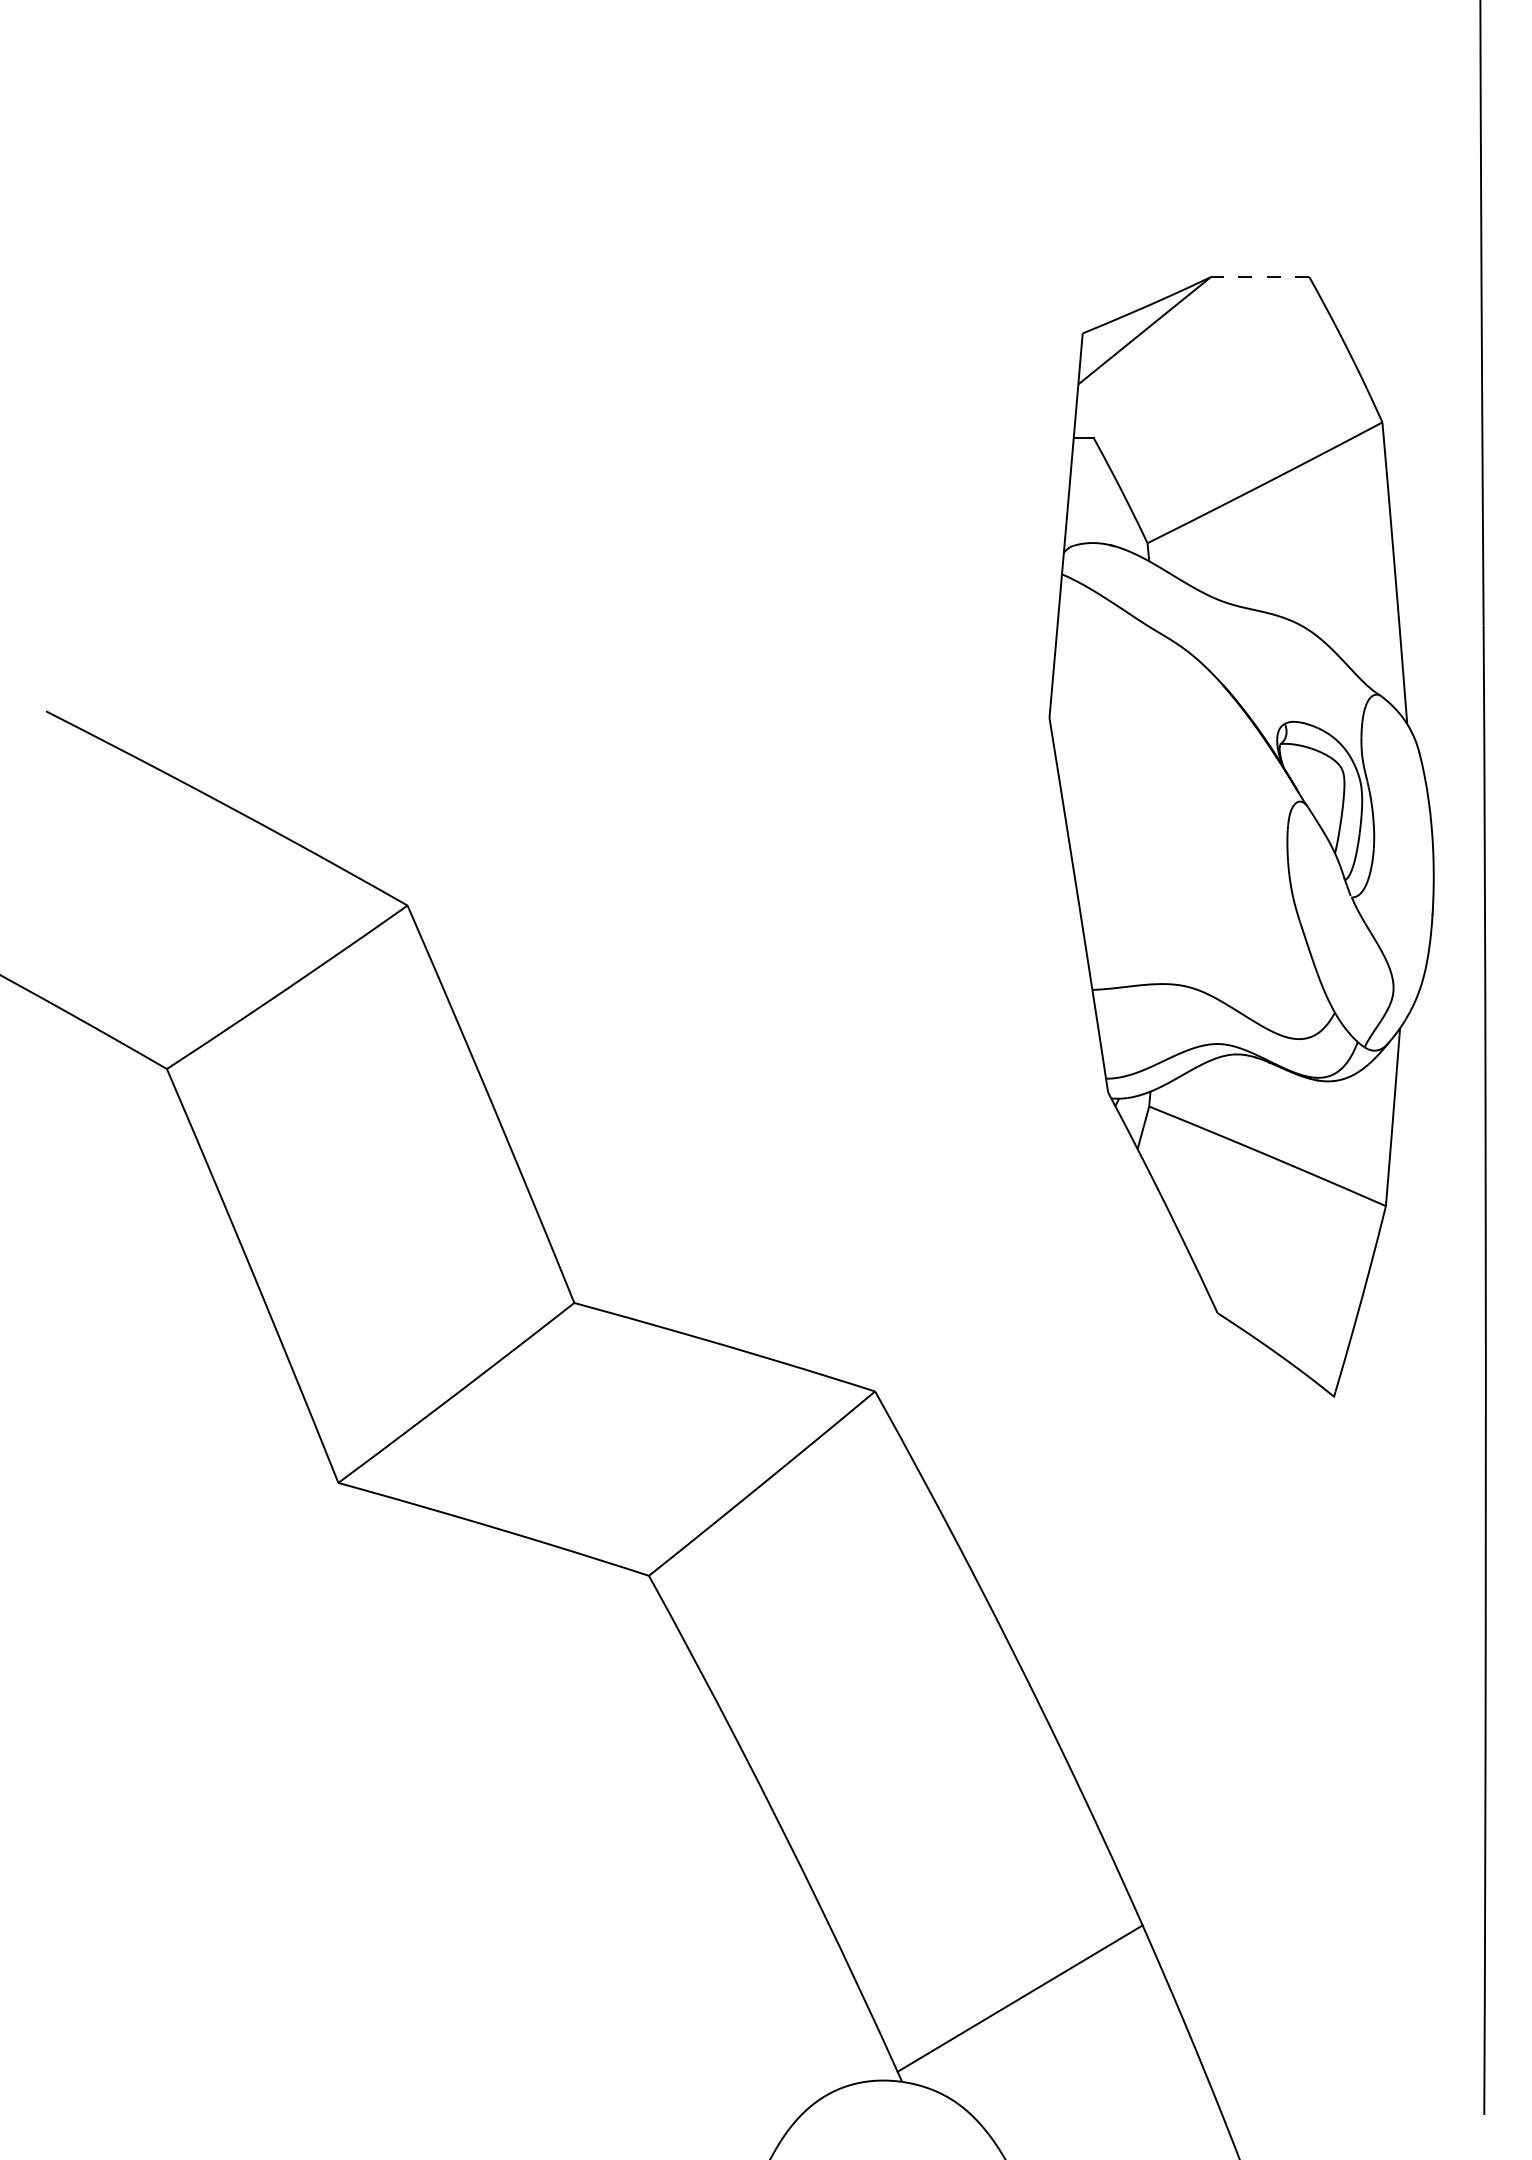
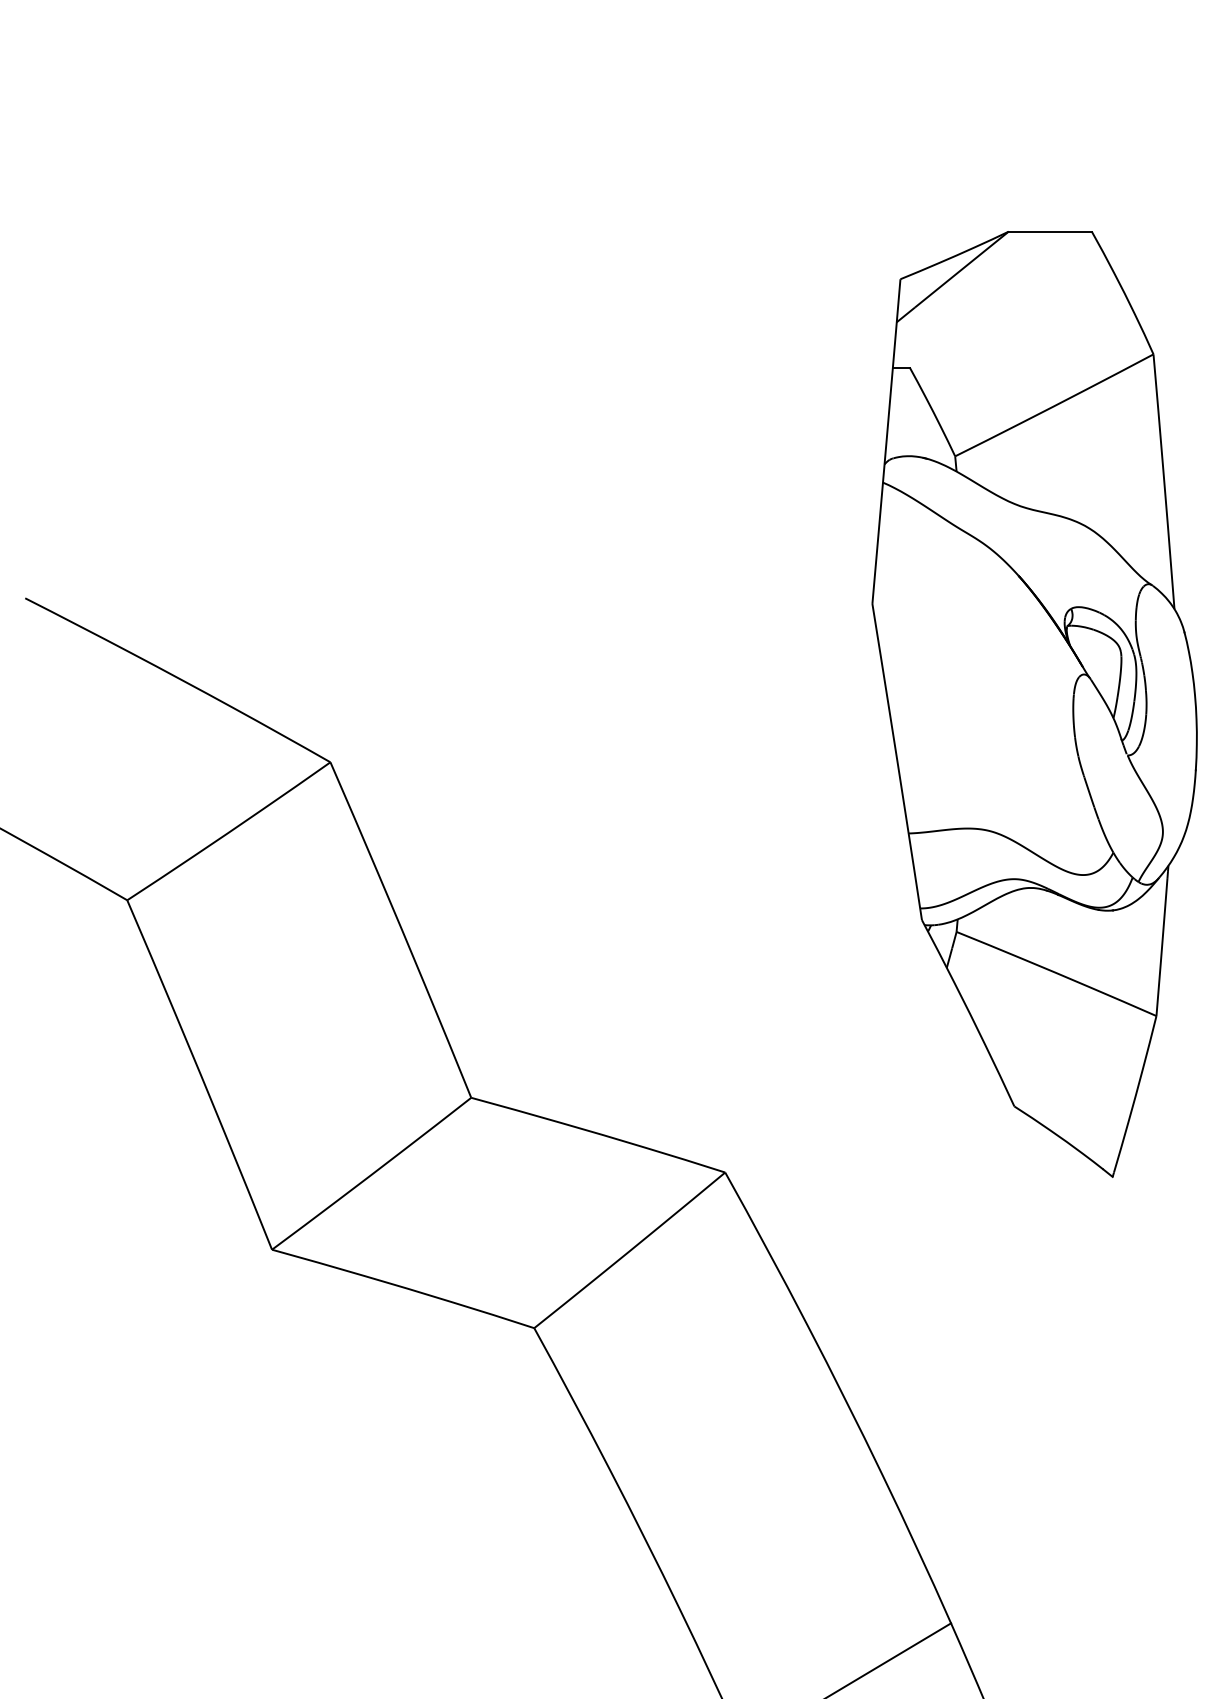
line: (1259, 277) -> (1049, 232), dashed -> solid

